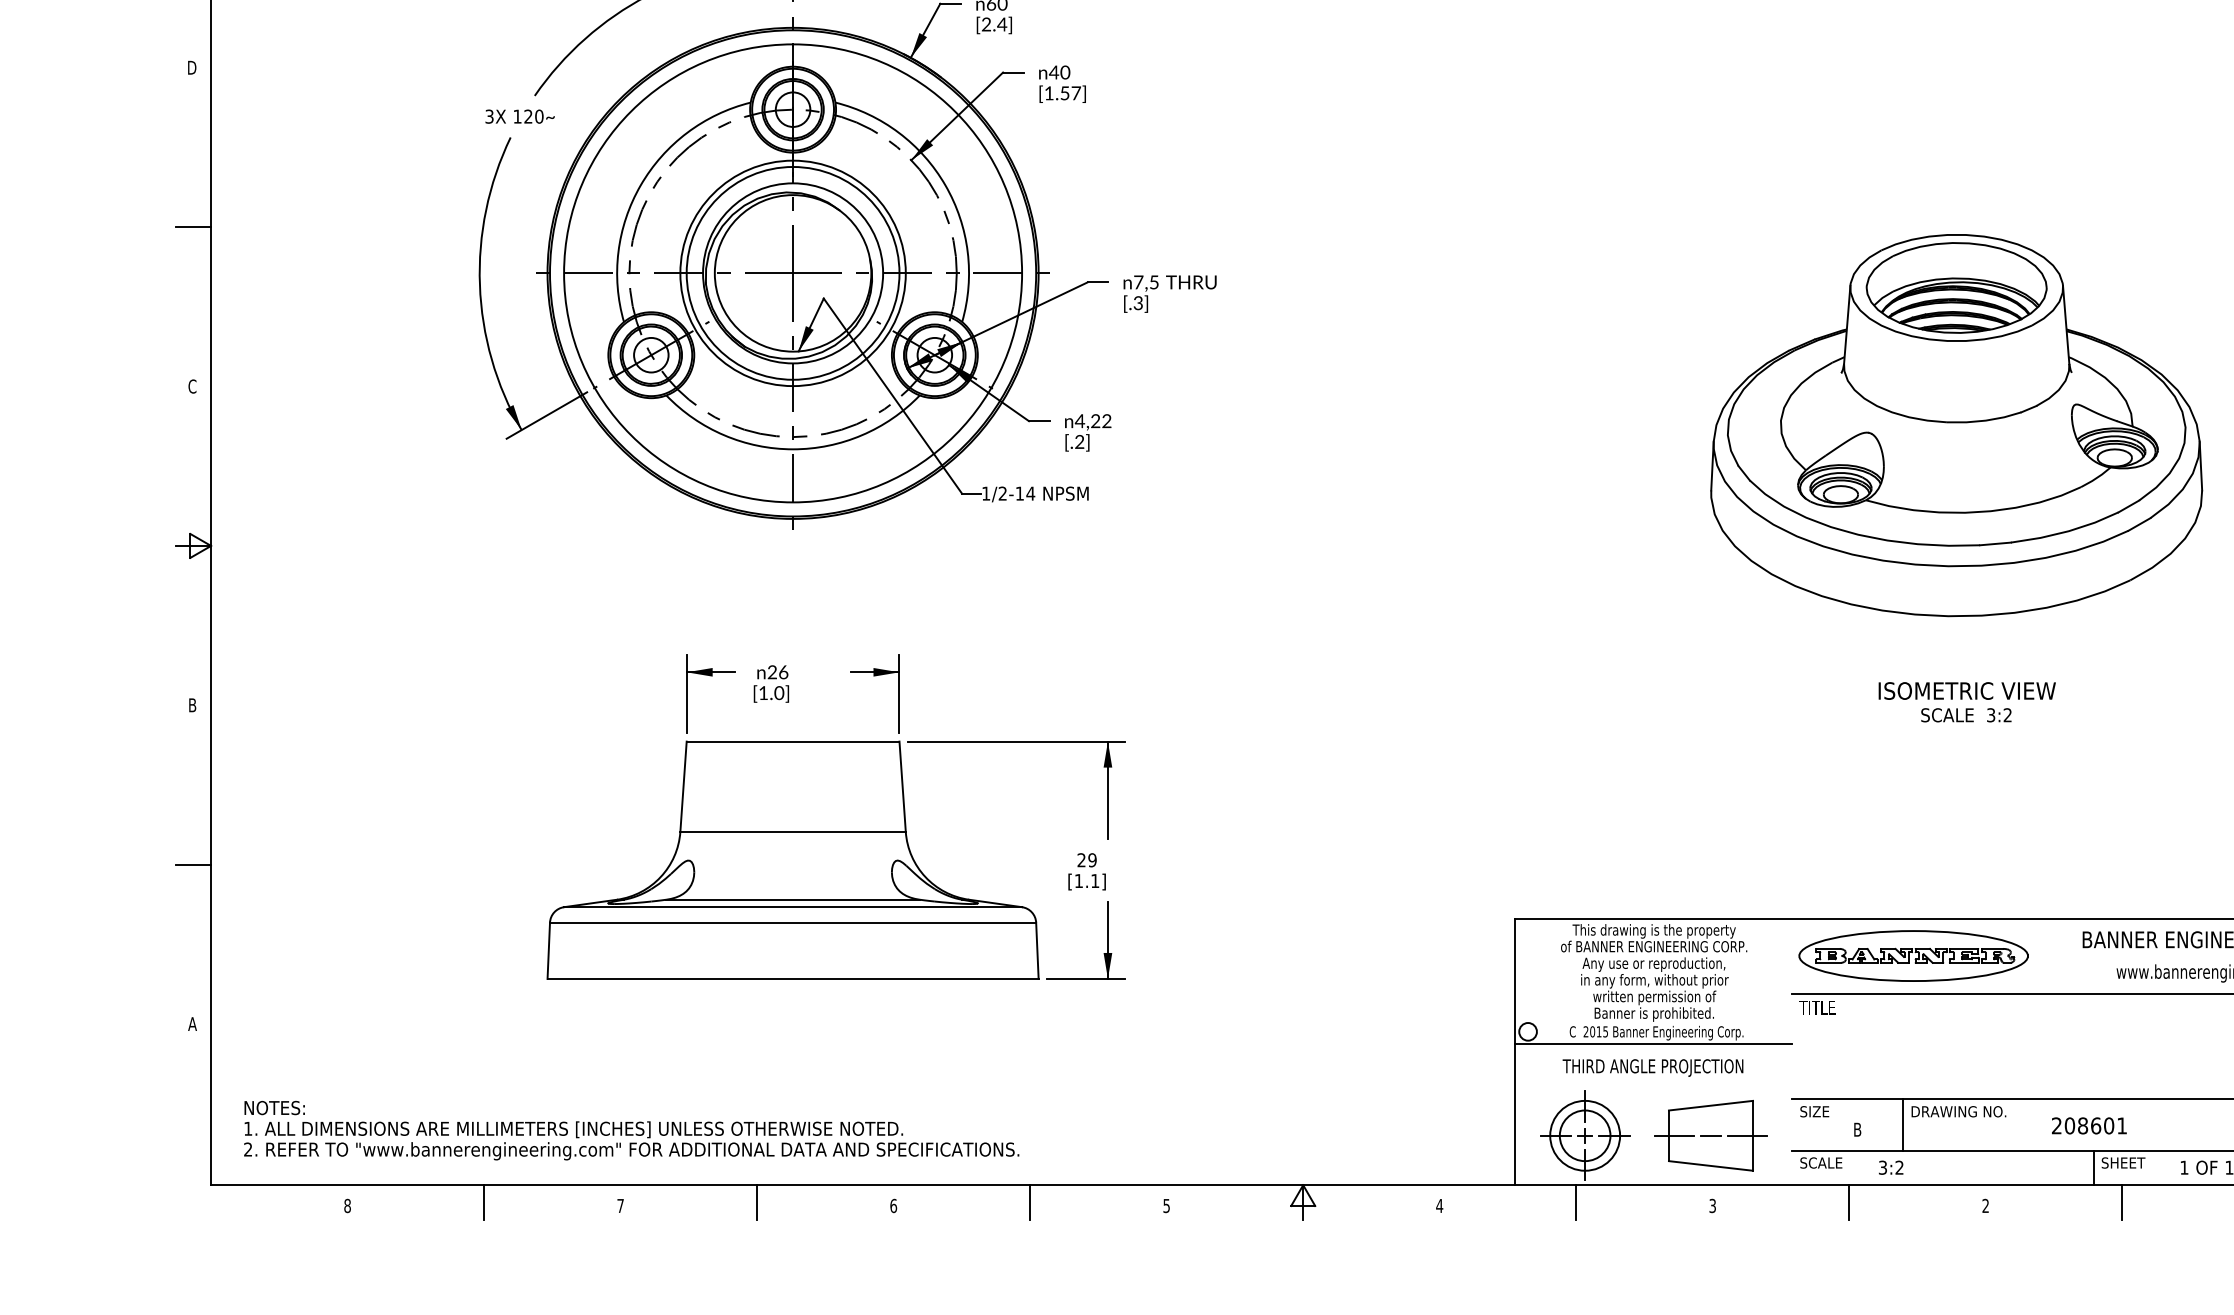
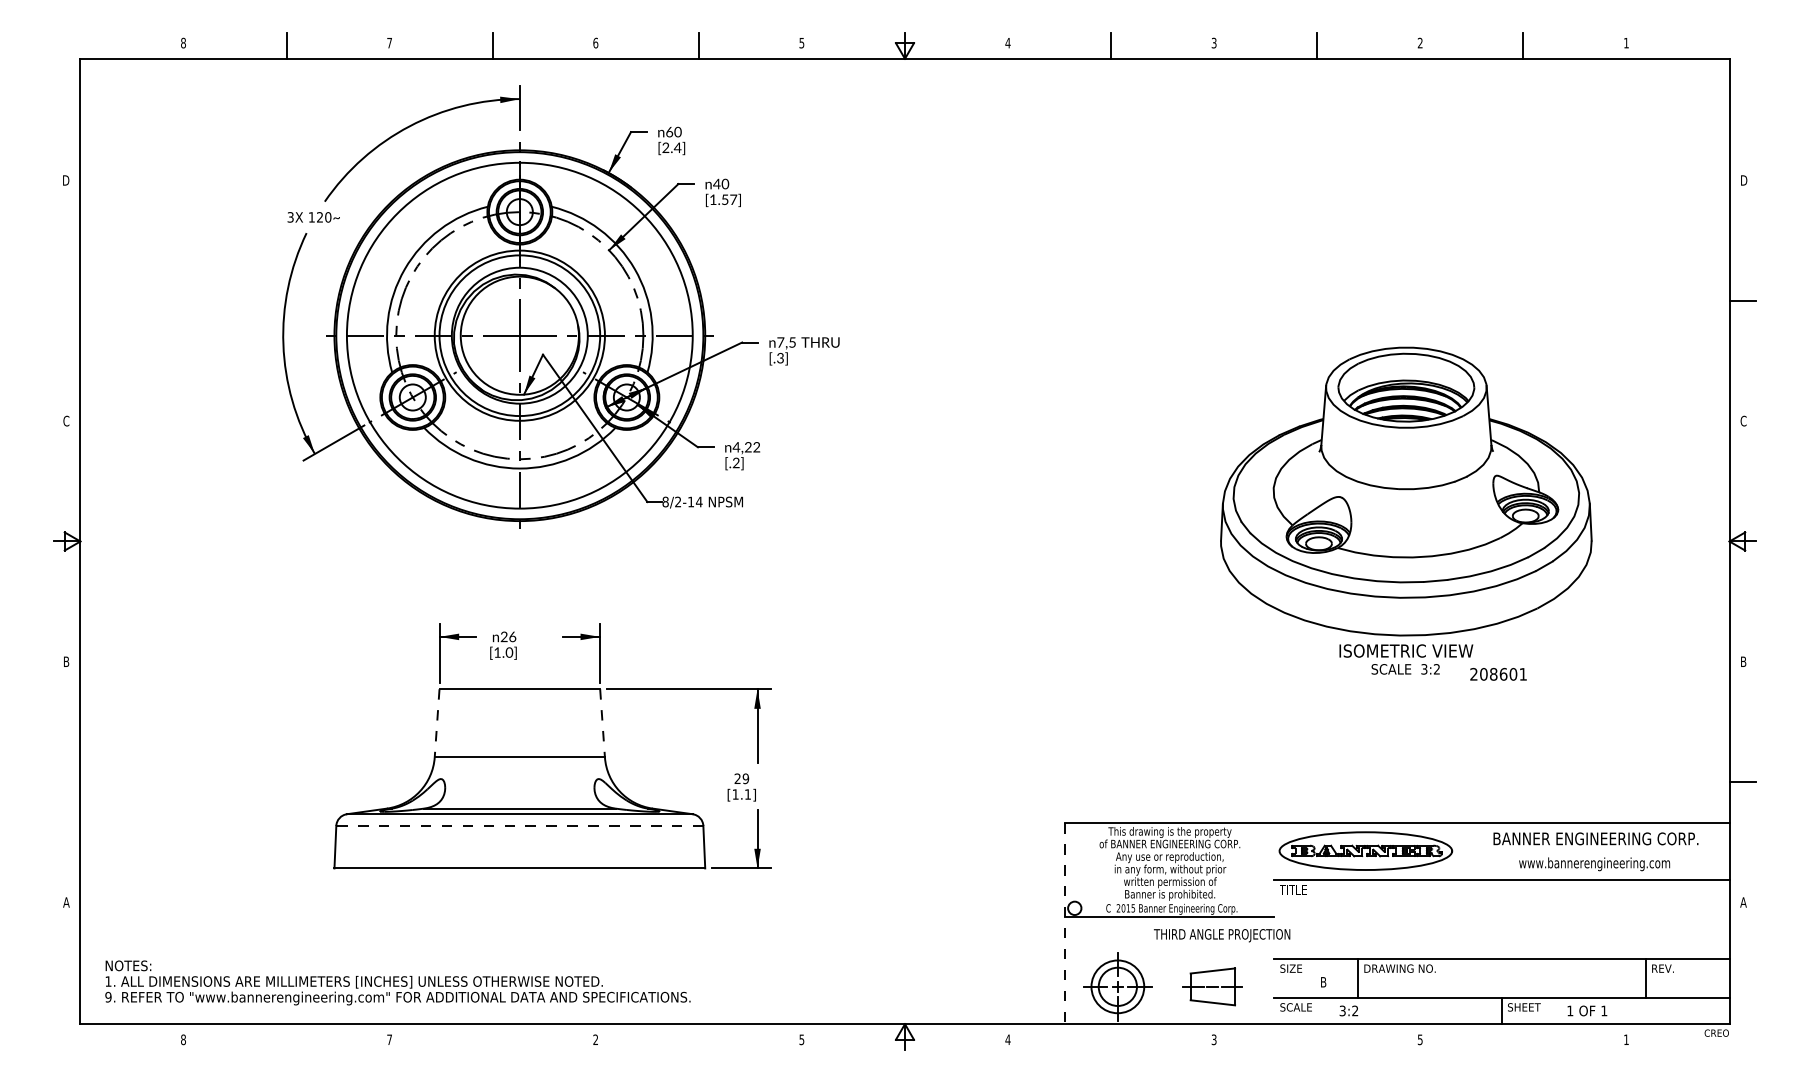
line: (193, 226) -> (67, 300), removed
part: (1956, 425) -> (1406, 491), moved
text: (986, 492) -> (665, 501), 1/2-14 -> 8/2-14
line: (684, 787) -> (437, 723), solid -> dashed
line: (902, 787) -> (602, 723), solid -> dashed
line: (193, 865) -> (67, 782), removed
line: (792, 922) -> (519, 825), solid -> dashed
line: (1515, 1053) -> (1065, 924), solid -> dashed
text: (1653, 1067) -> (1222, 935), moved
text: (2089, 1126) -> (1498, 674), moved
part: (1710, 1135) -> (1212, 986), size x0.7
text: (248, 1149) -> (108, 997), 2. -> 9.
line: (484, 1202) -> (286, 1037), removed
line: (756, 1202) -> (492, 1037), removed
line: (1029, 1202) -> (698, 1037), removed
line: (1576, 1202) -> (1111, 1037), removed
line: (1849, 1202) -> (1317, 1037), removed
line: (2122, 1202) -> (1523, 1037), removed
text: (893, 1205) -> (595, 1039), 6 -> 2
text: (1984, 1205) -> (1419, 1039), 2 -> 5

